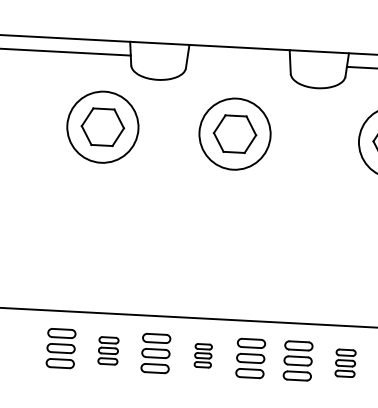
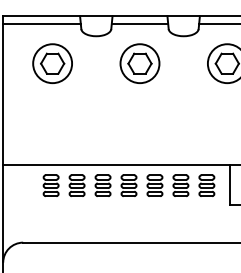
line: (237, 60) -> (139, 23), added
part: (102, 126) -> (52, 63), moved
part: (107, 350) -> (76, 185), size x1.43
part: (202, 355) -> (128, 185), size x1.67
part: (344, 362) -> (206, 185), size x1.43

